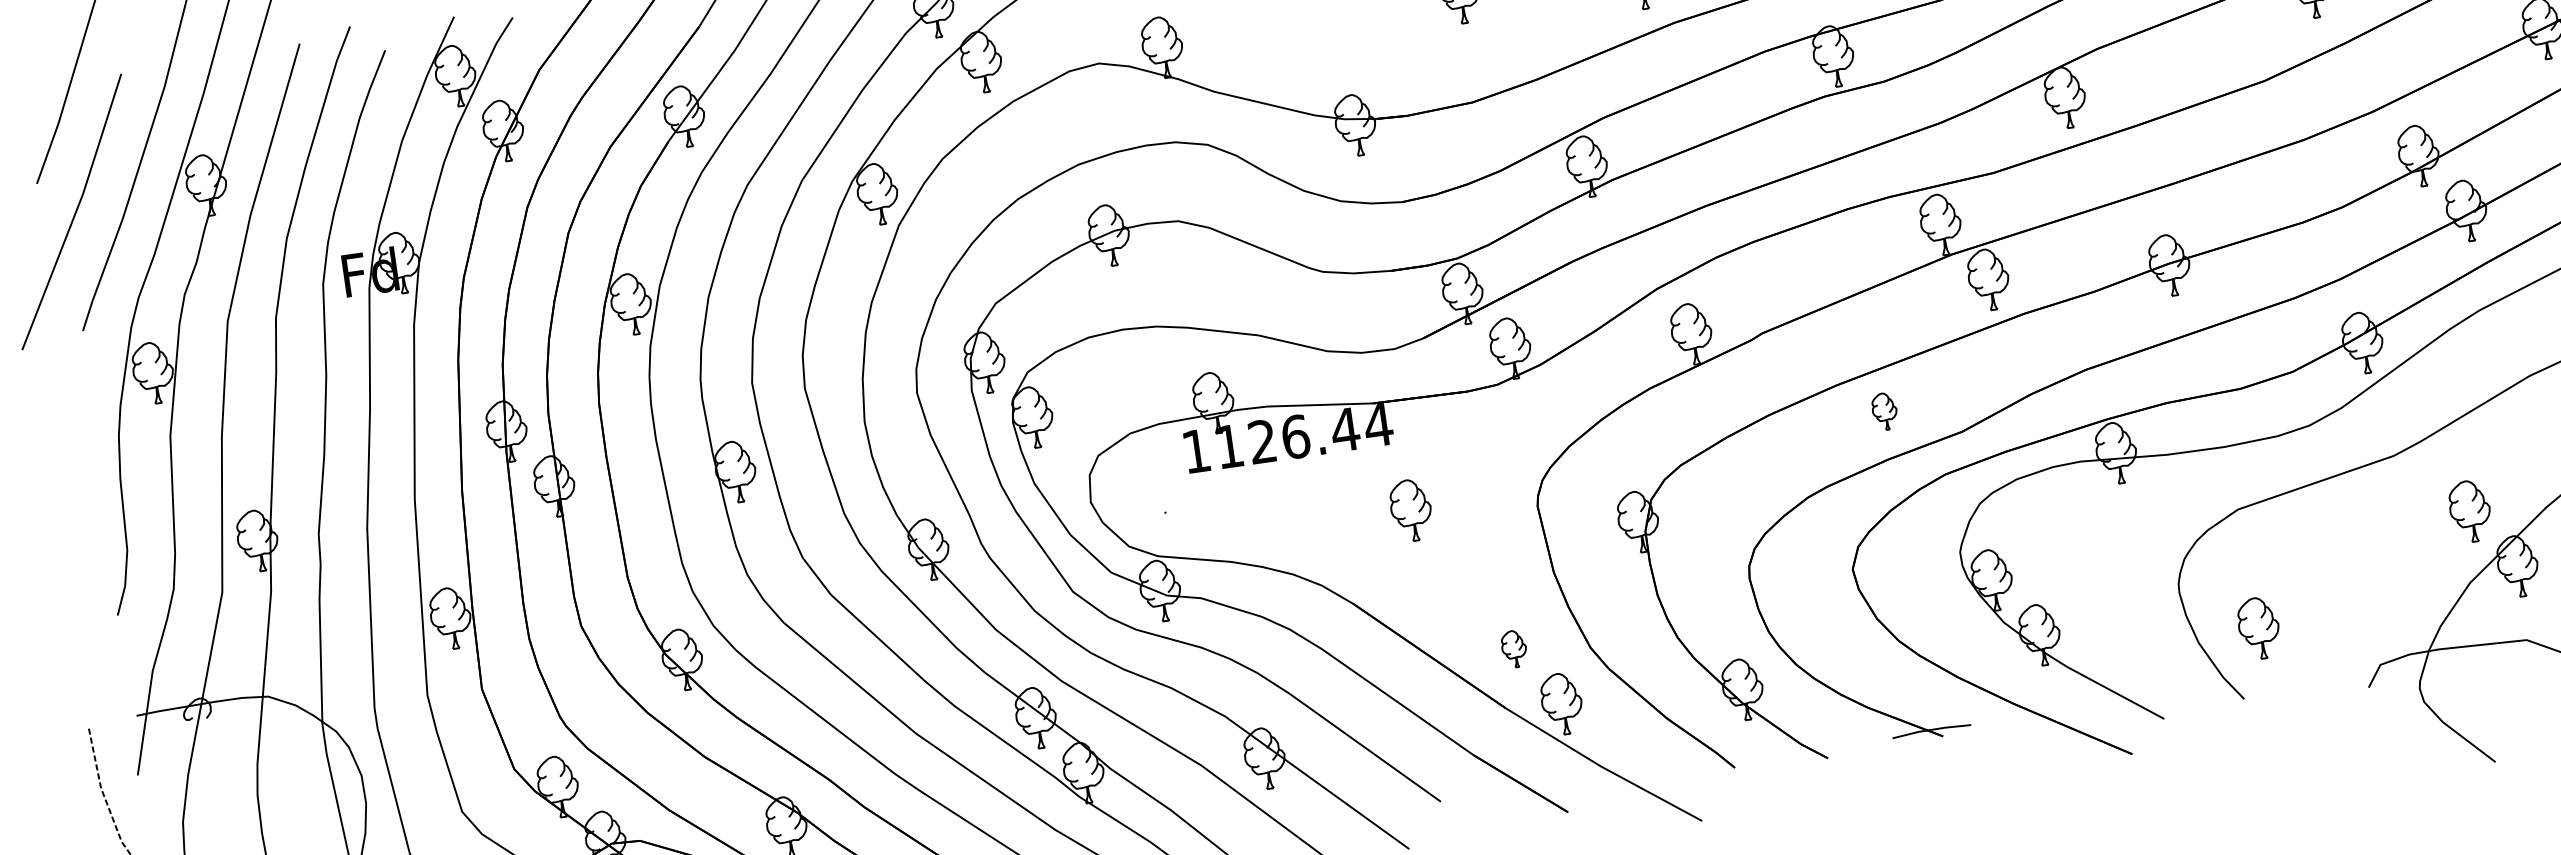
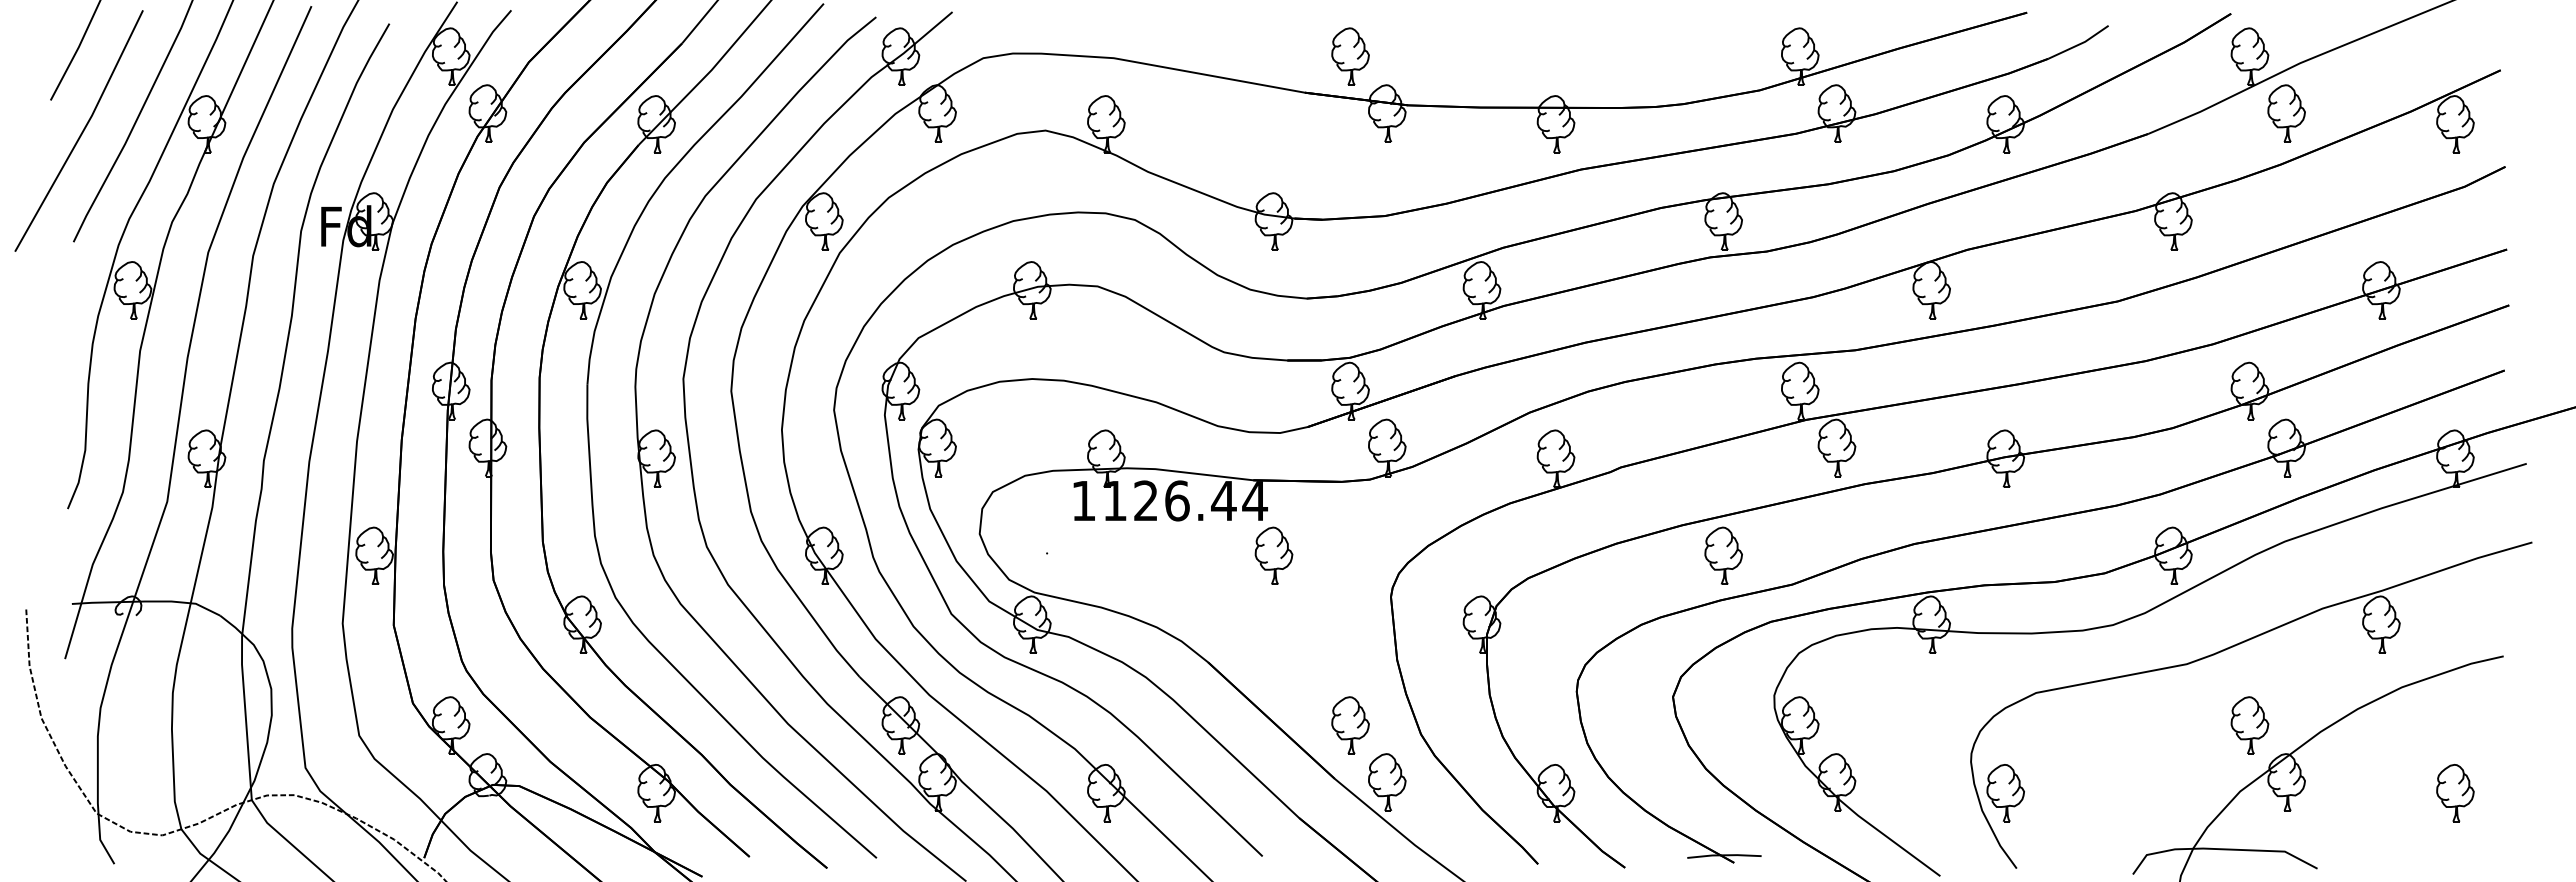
part: (1884, 411) -> (1723, 555), size x1.67
part: (1410, 510) -> (1273, 555), moved
part: (2258, 628) -> (2005, 793), moved
part: (1514, 649) -> (1350, 725), size x1.67

